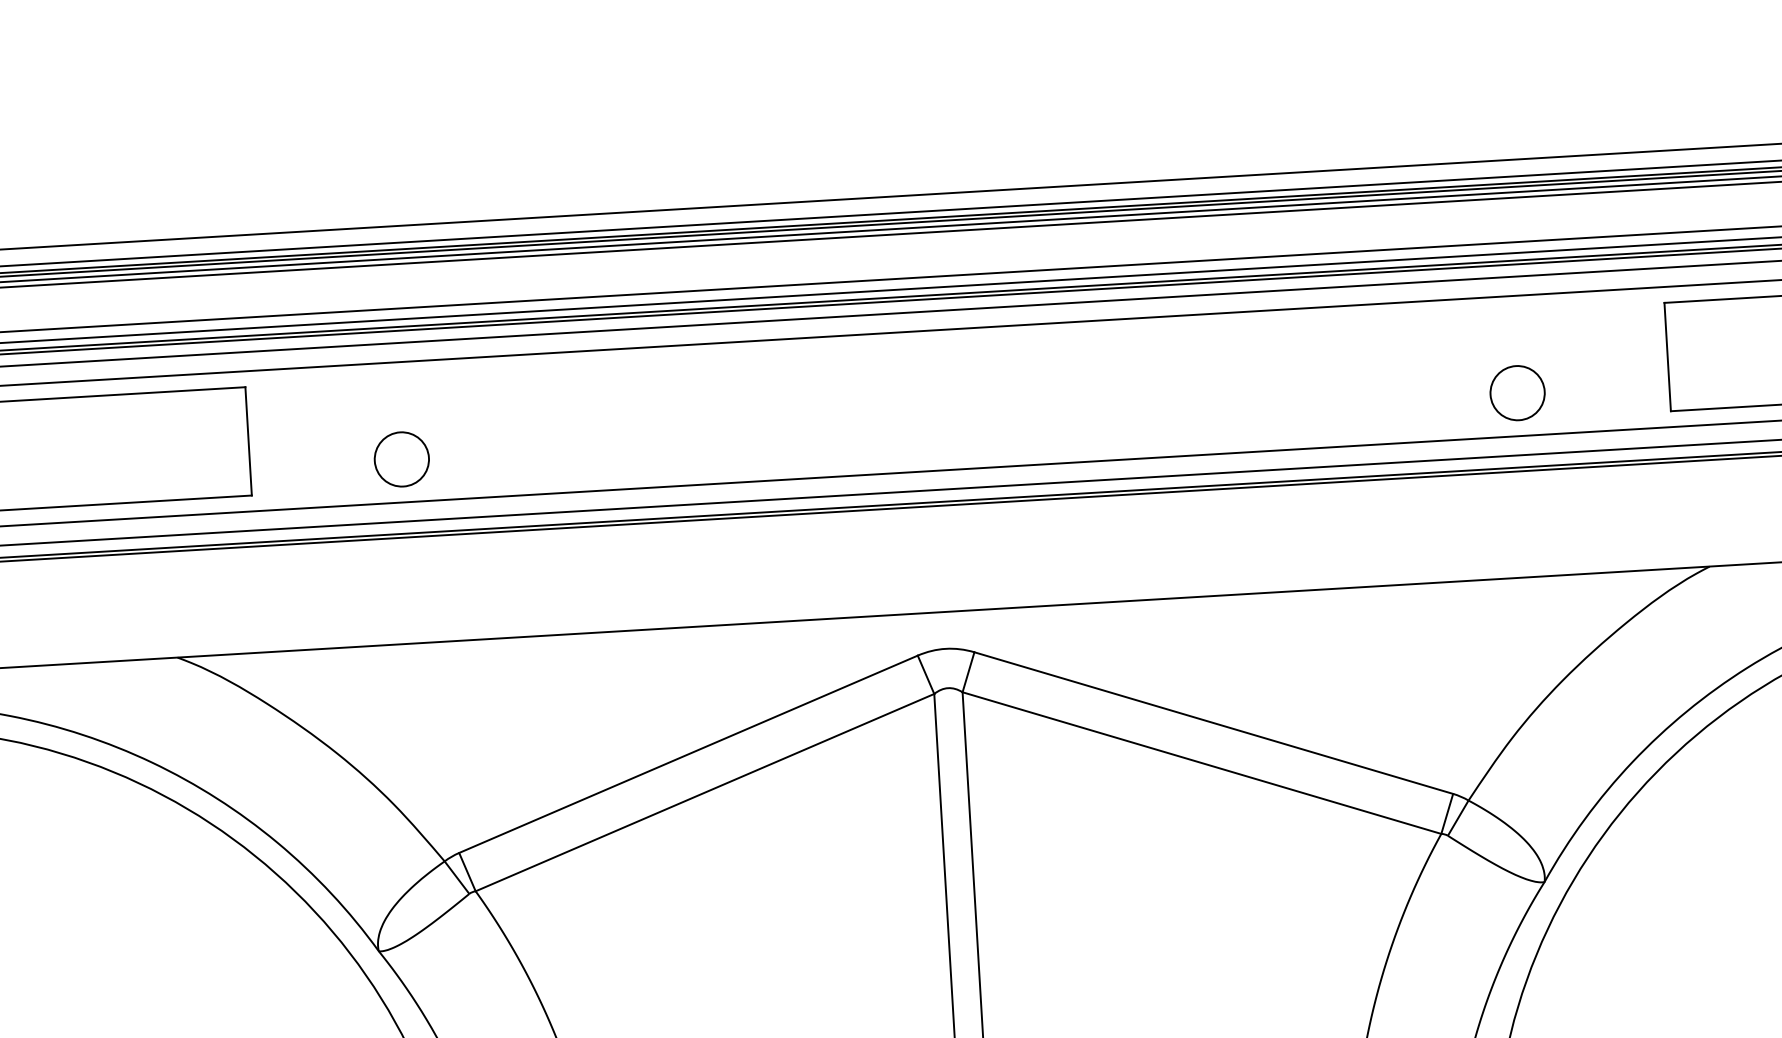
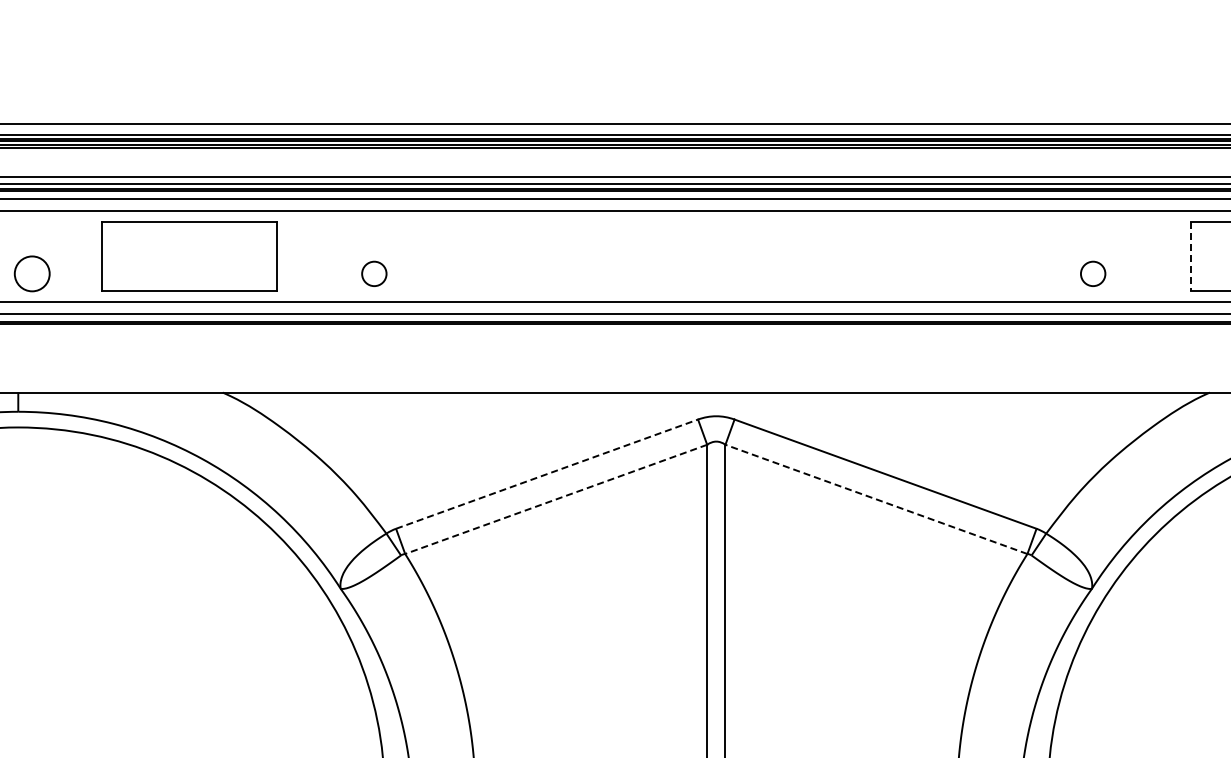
line: (1666, 357) -> (1190, 256), solid -> dashed
circle: (1516, 392) -> (1092, 273), size x0.7
circle: (402, 458) -> (374, 273), size x0.7
line: (689, 754) -> (547, 474), solid -> dashed
line: (1202, 763) -> (876, 499), solid -> dashed
line: (705, 792) -> (556, 499), solid -> dashed

